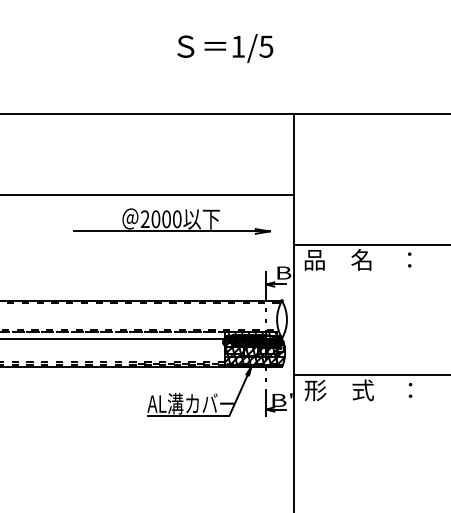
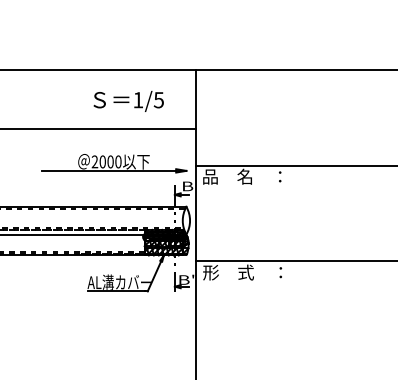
text: (224, 48) -> (128, 101), moved
part: (171, 221) -> (114, 163), moved

